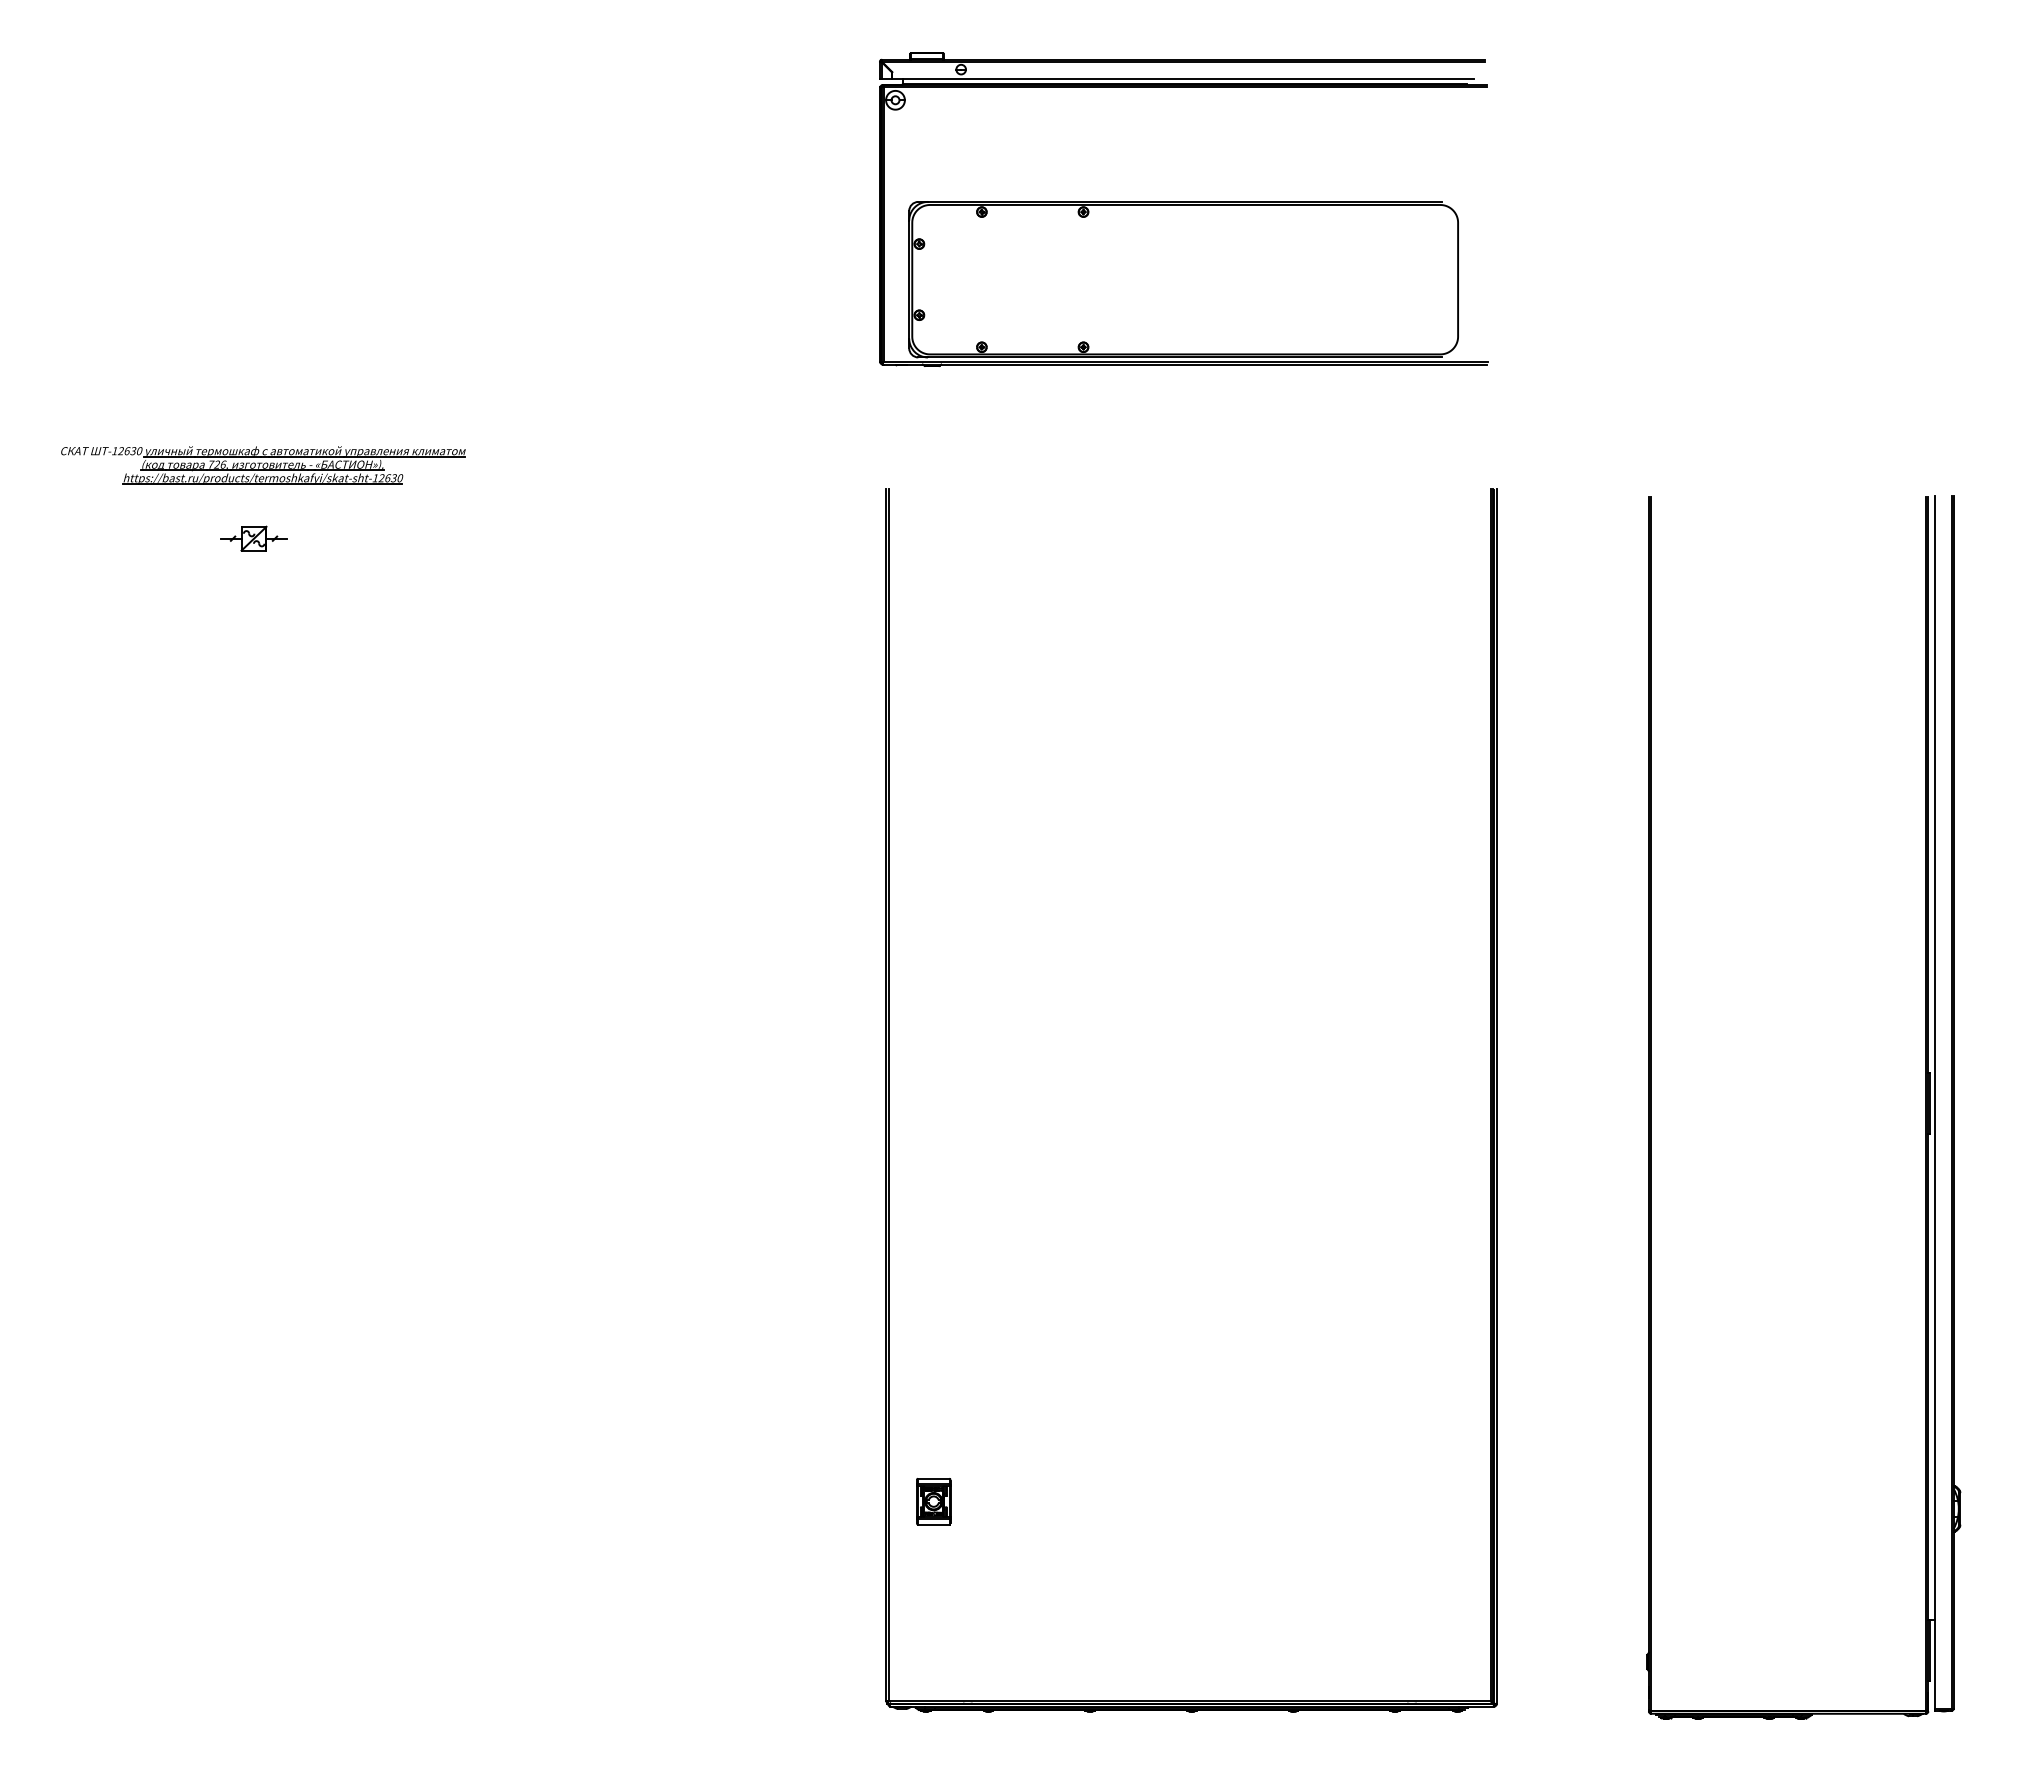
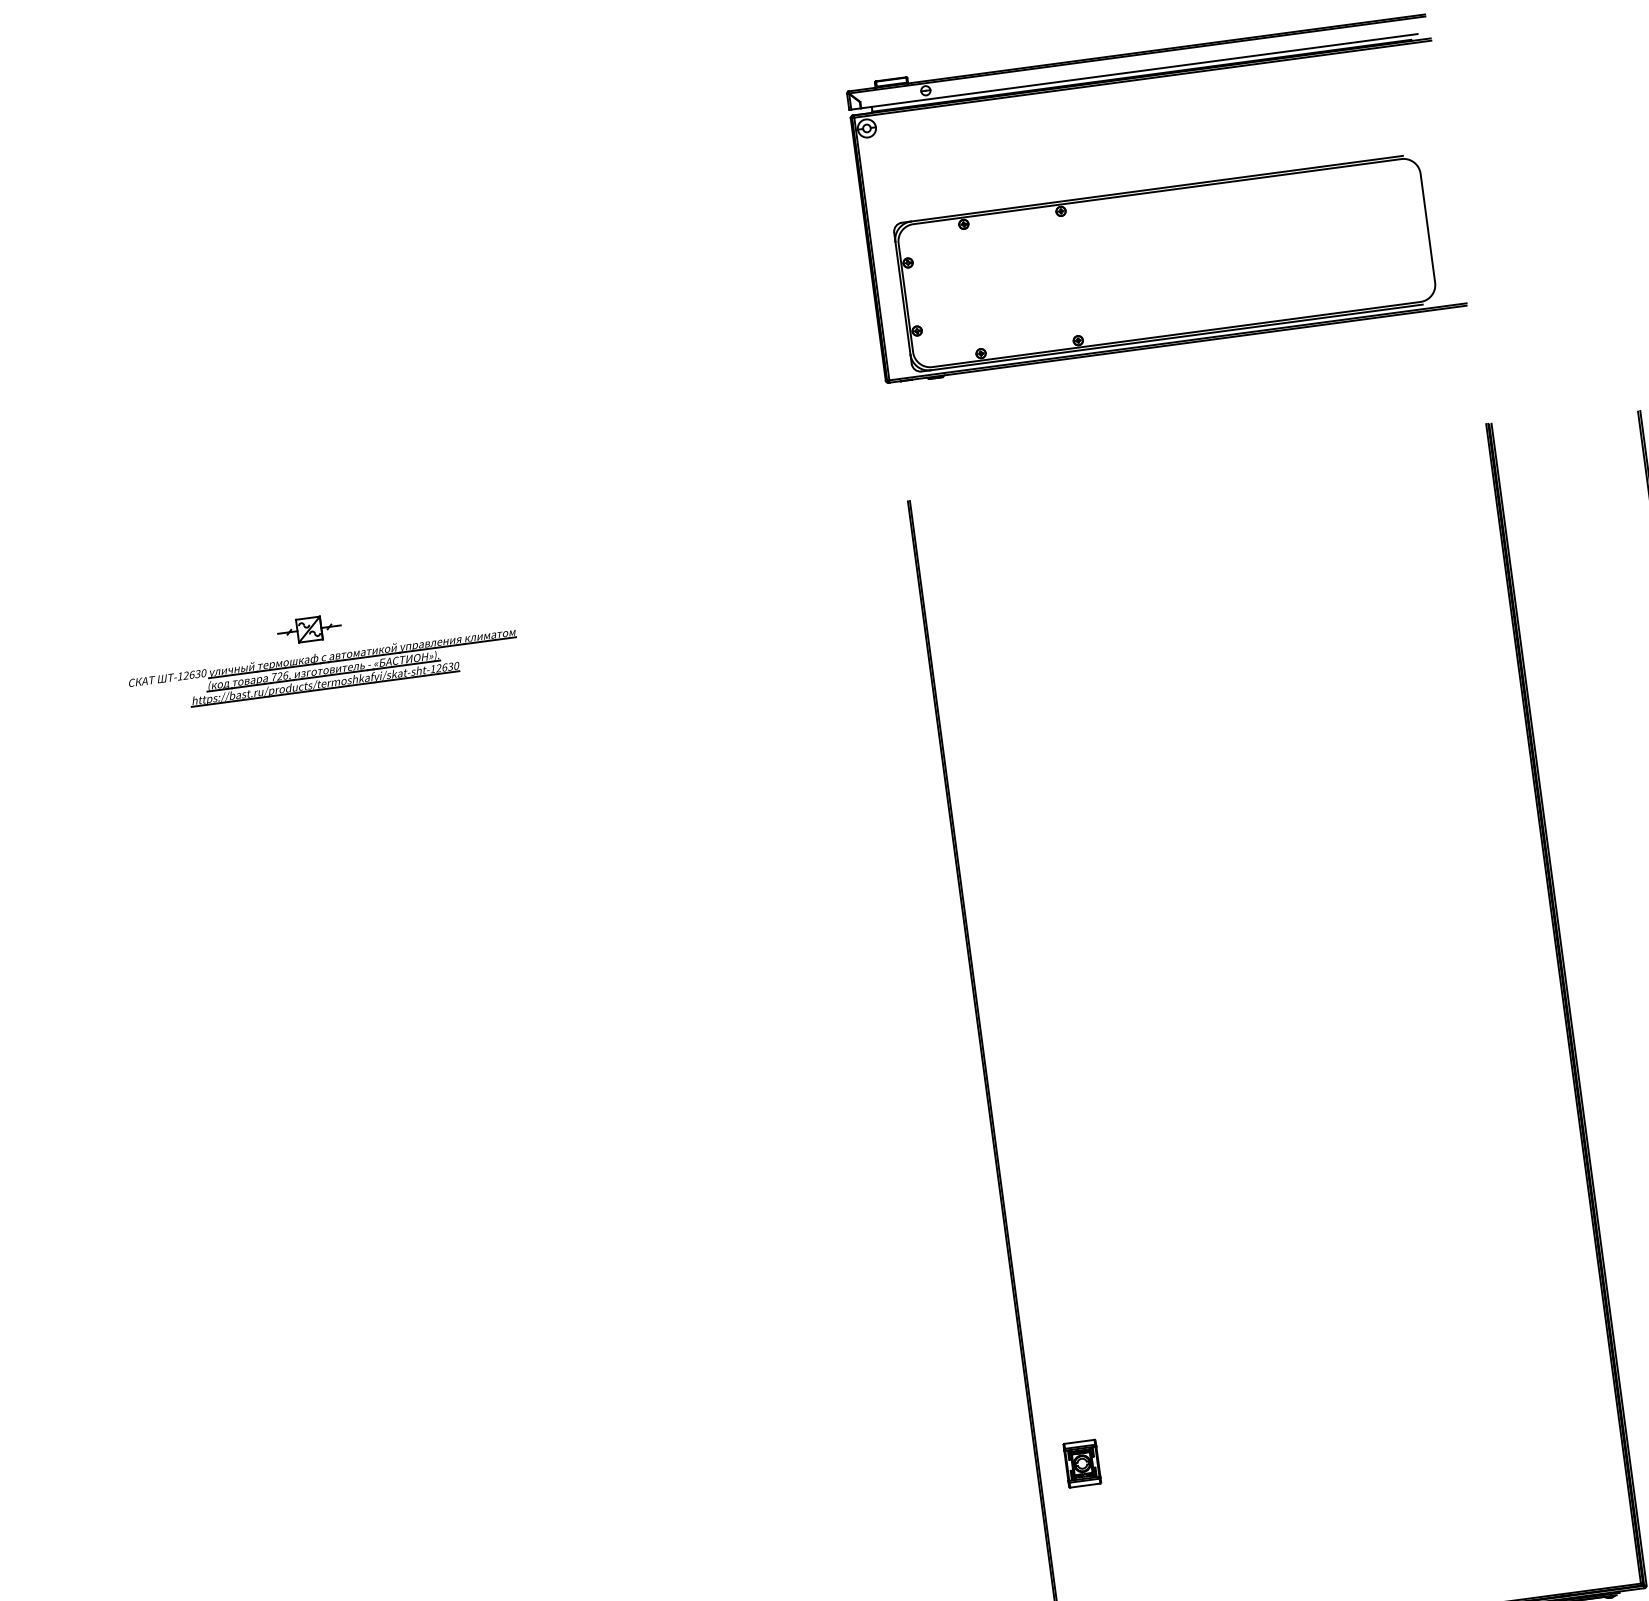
part: (263, 465) -> (324, 671), moved

